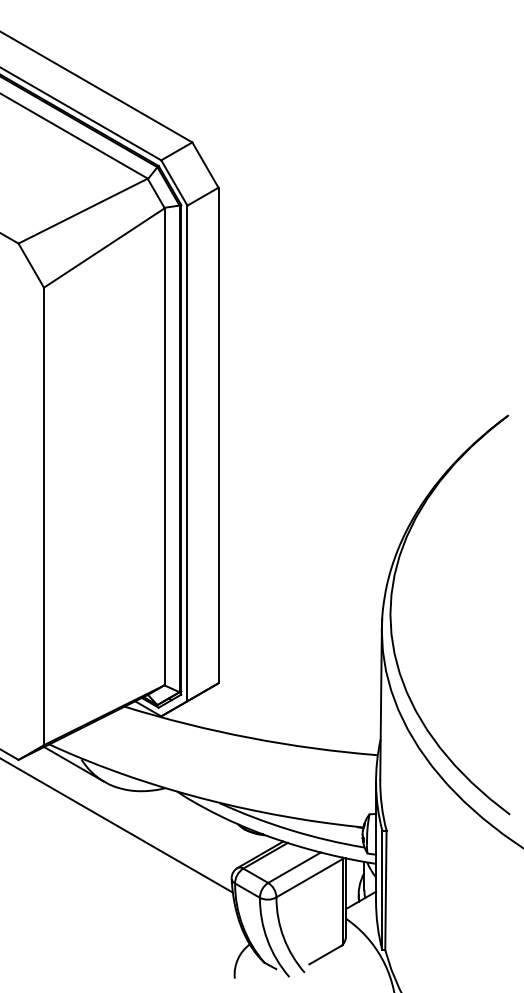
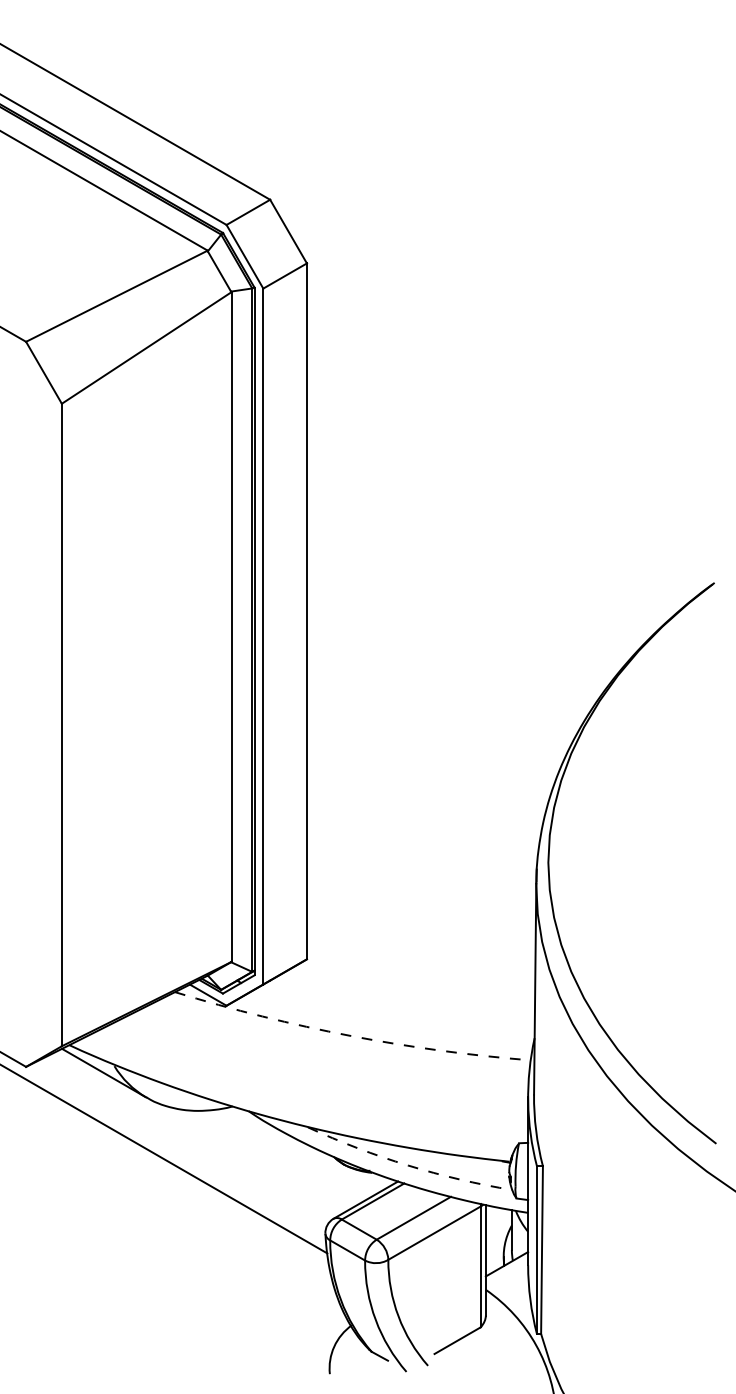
arc: (249, 737) -> (350, 1035), solid -> dashed
arc: (290, 830) -> (408, 1166), solid -> dashed

